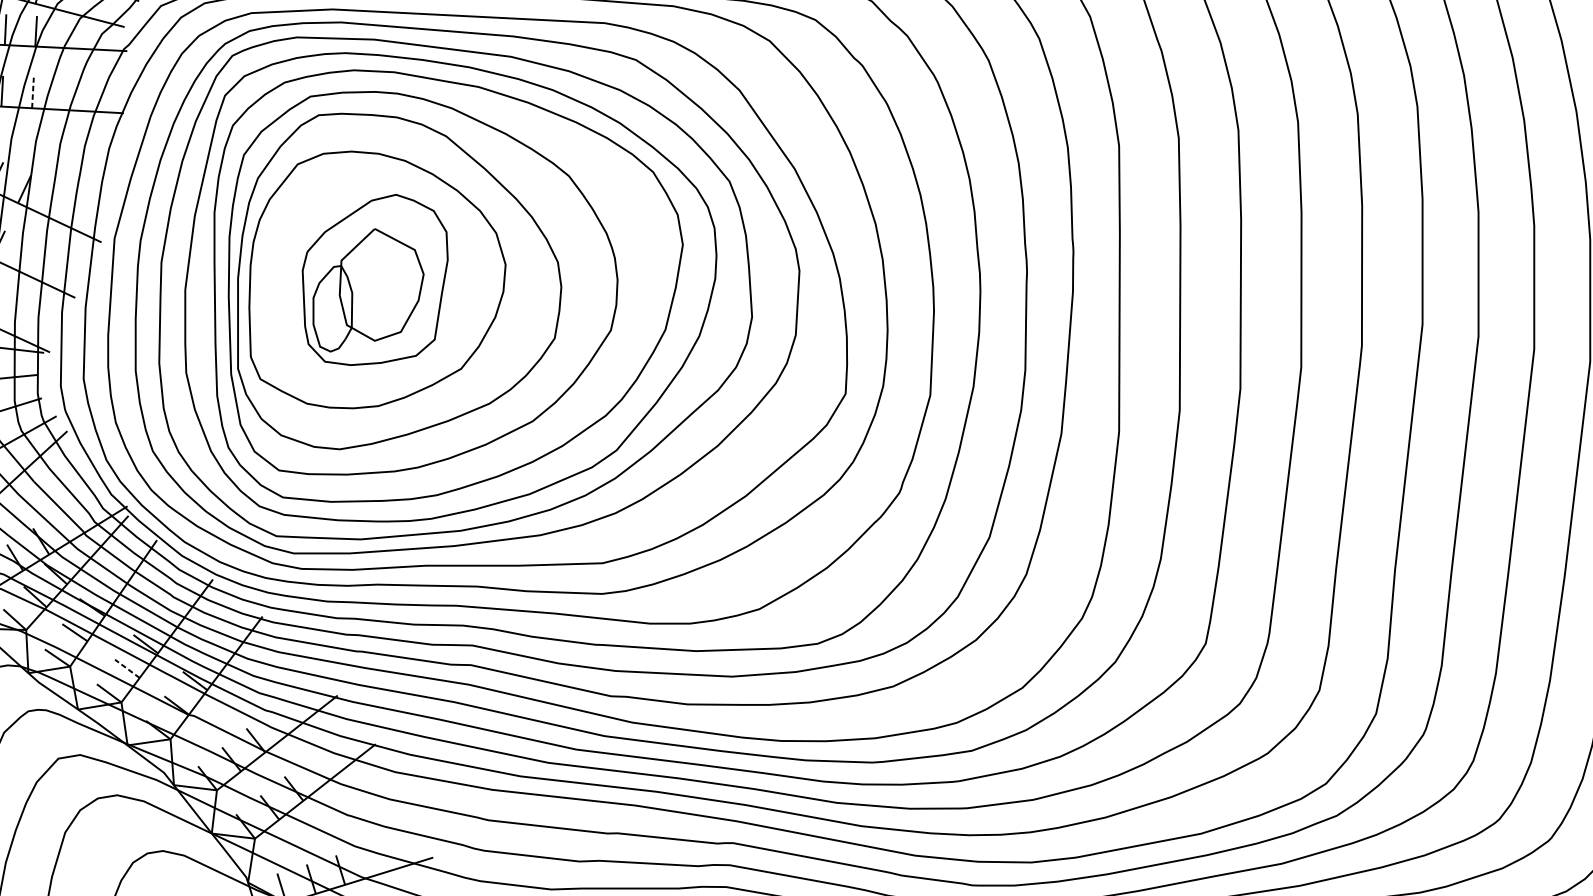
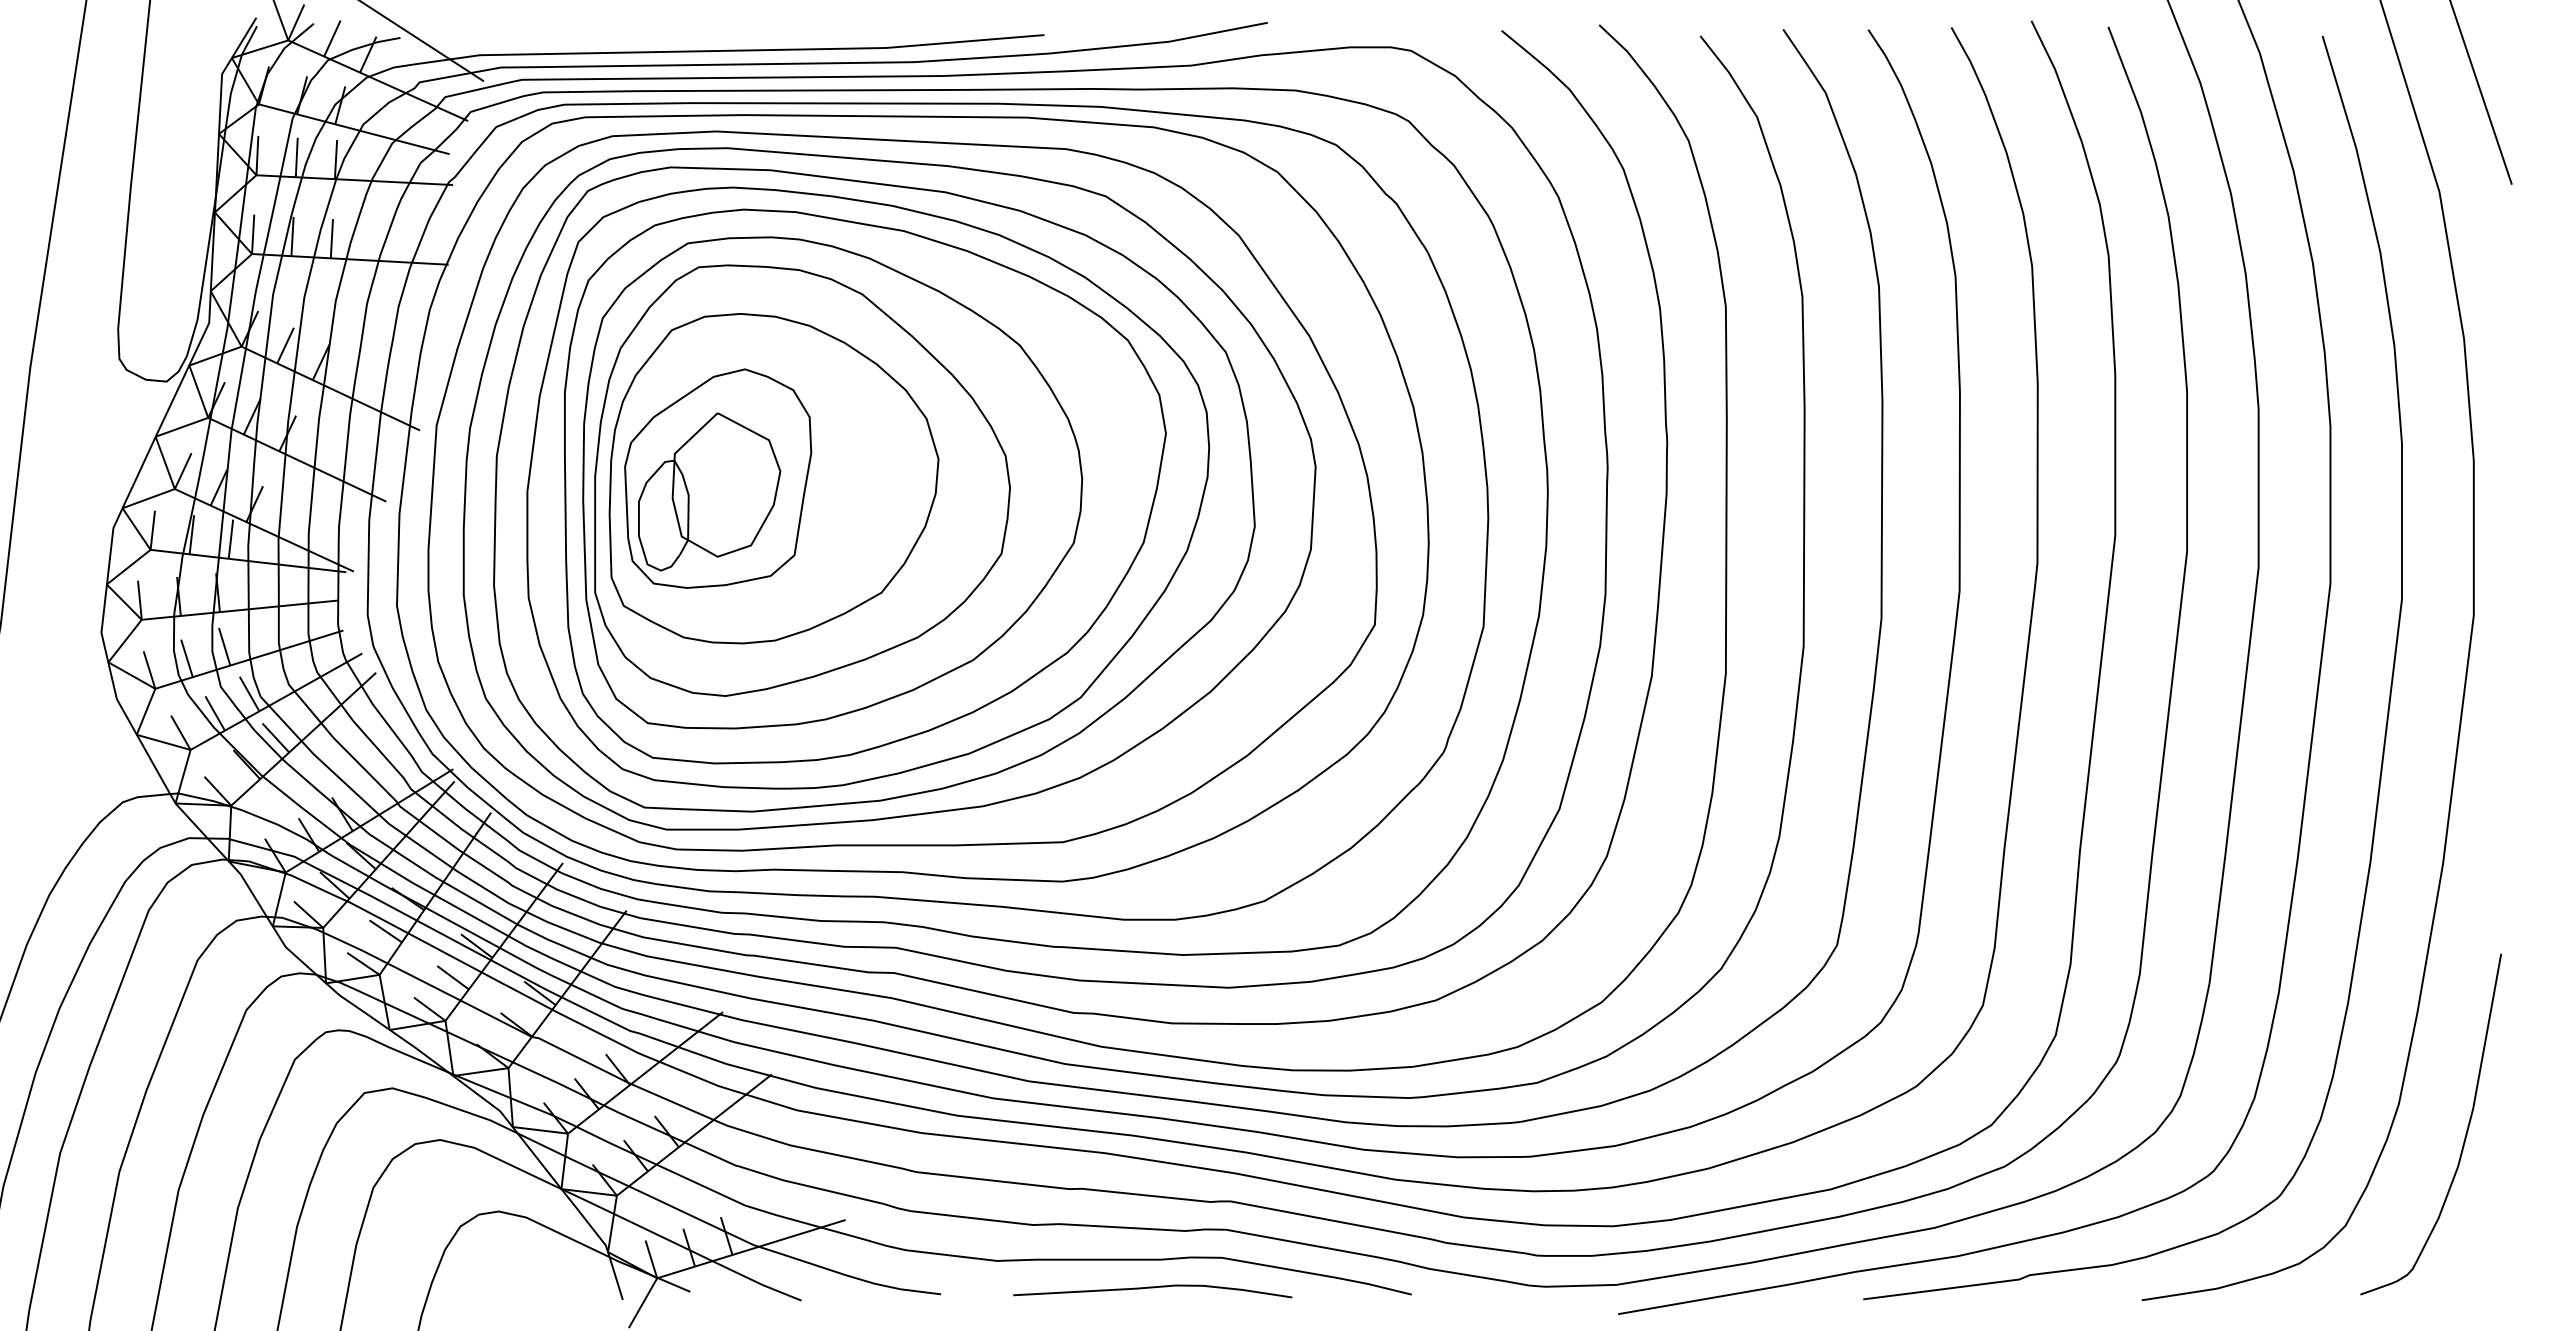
line: (32, 92) -> (331, 238), dashed -> solid
part: (375, 279) -> (718, 478), moved
line: (127, 668) -> (453, 977), dashed -> solid

